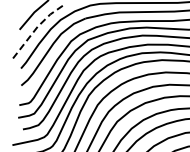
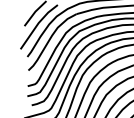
line: (36, 28) -> (37, 24), dashed -> solid

